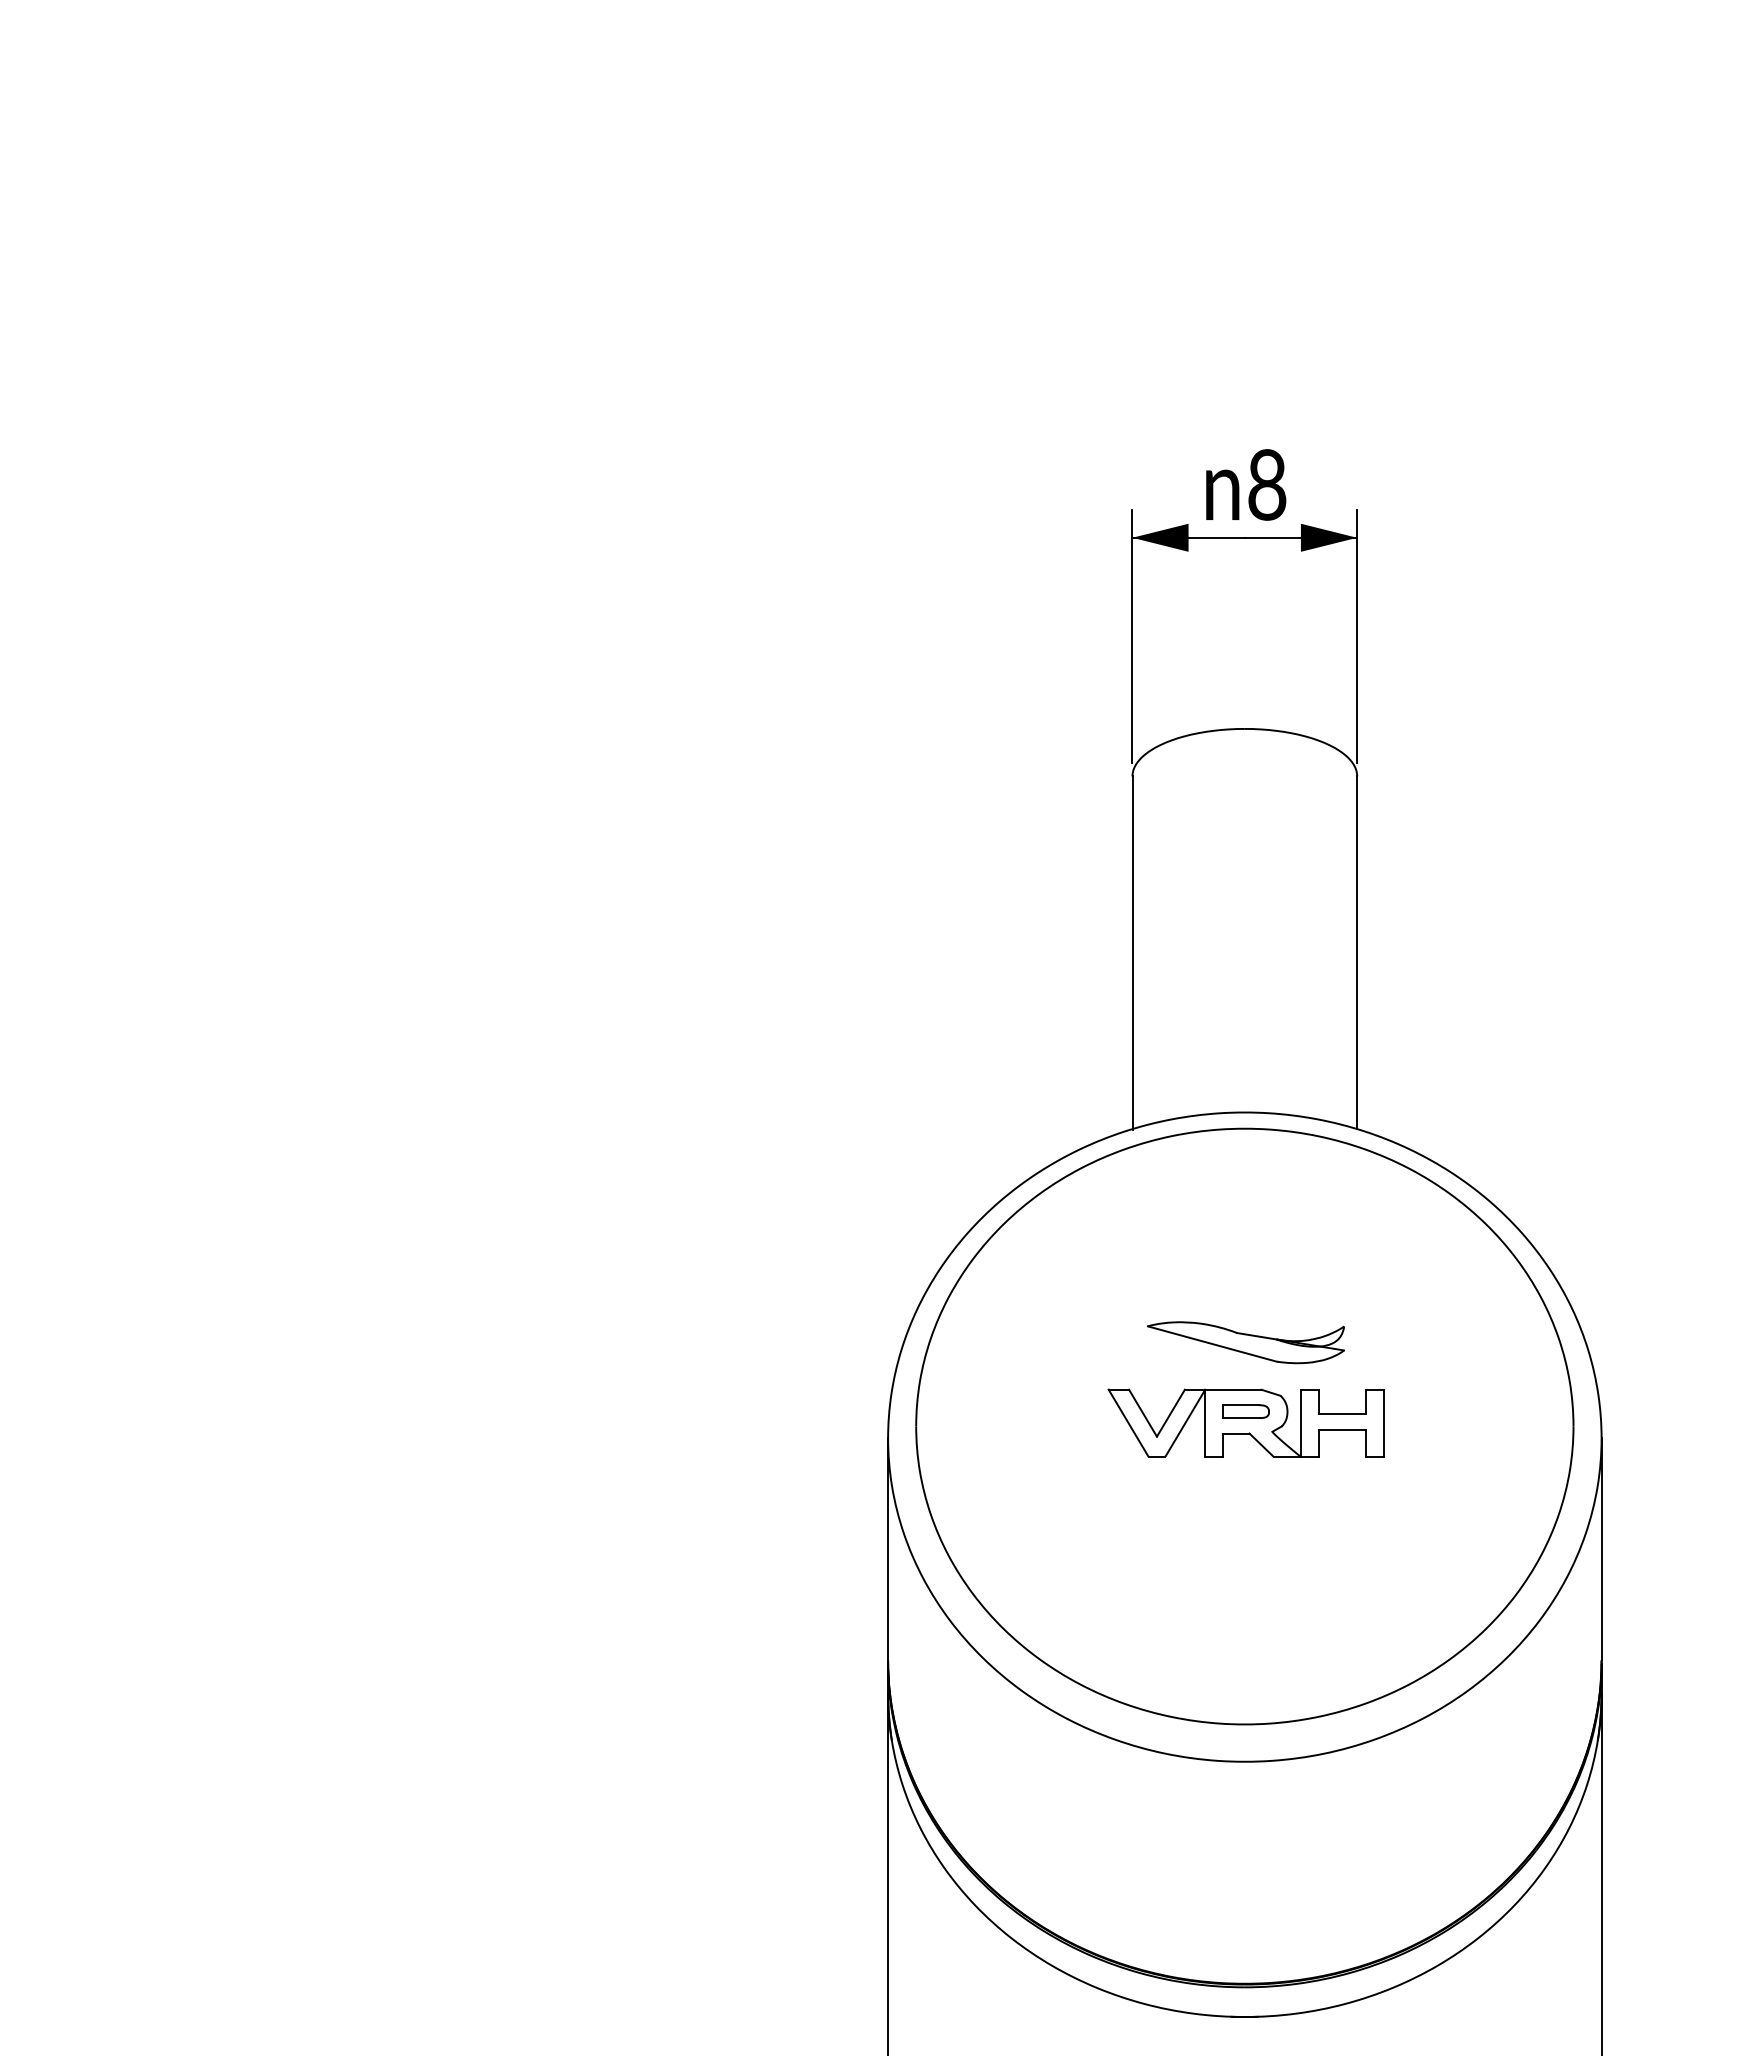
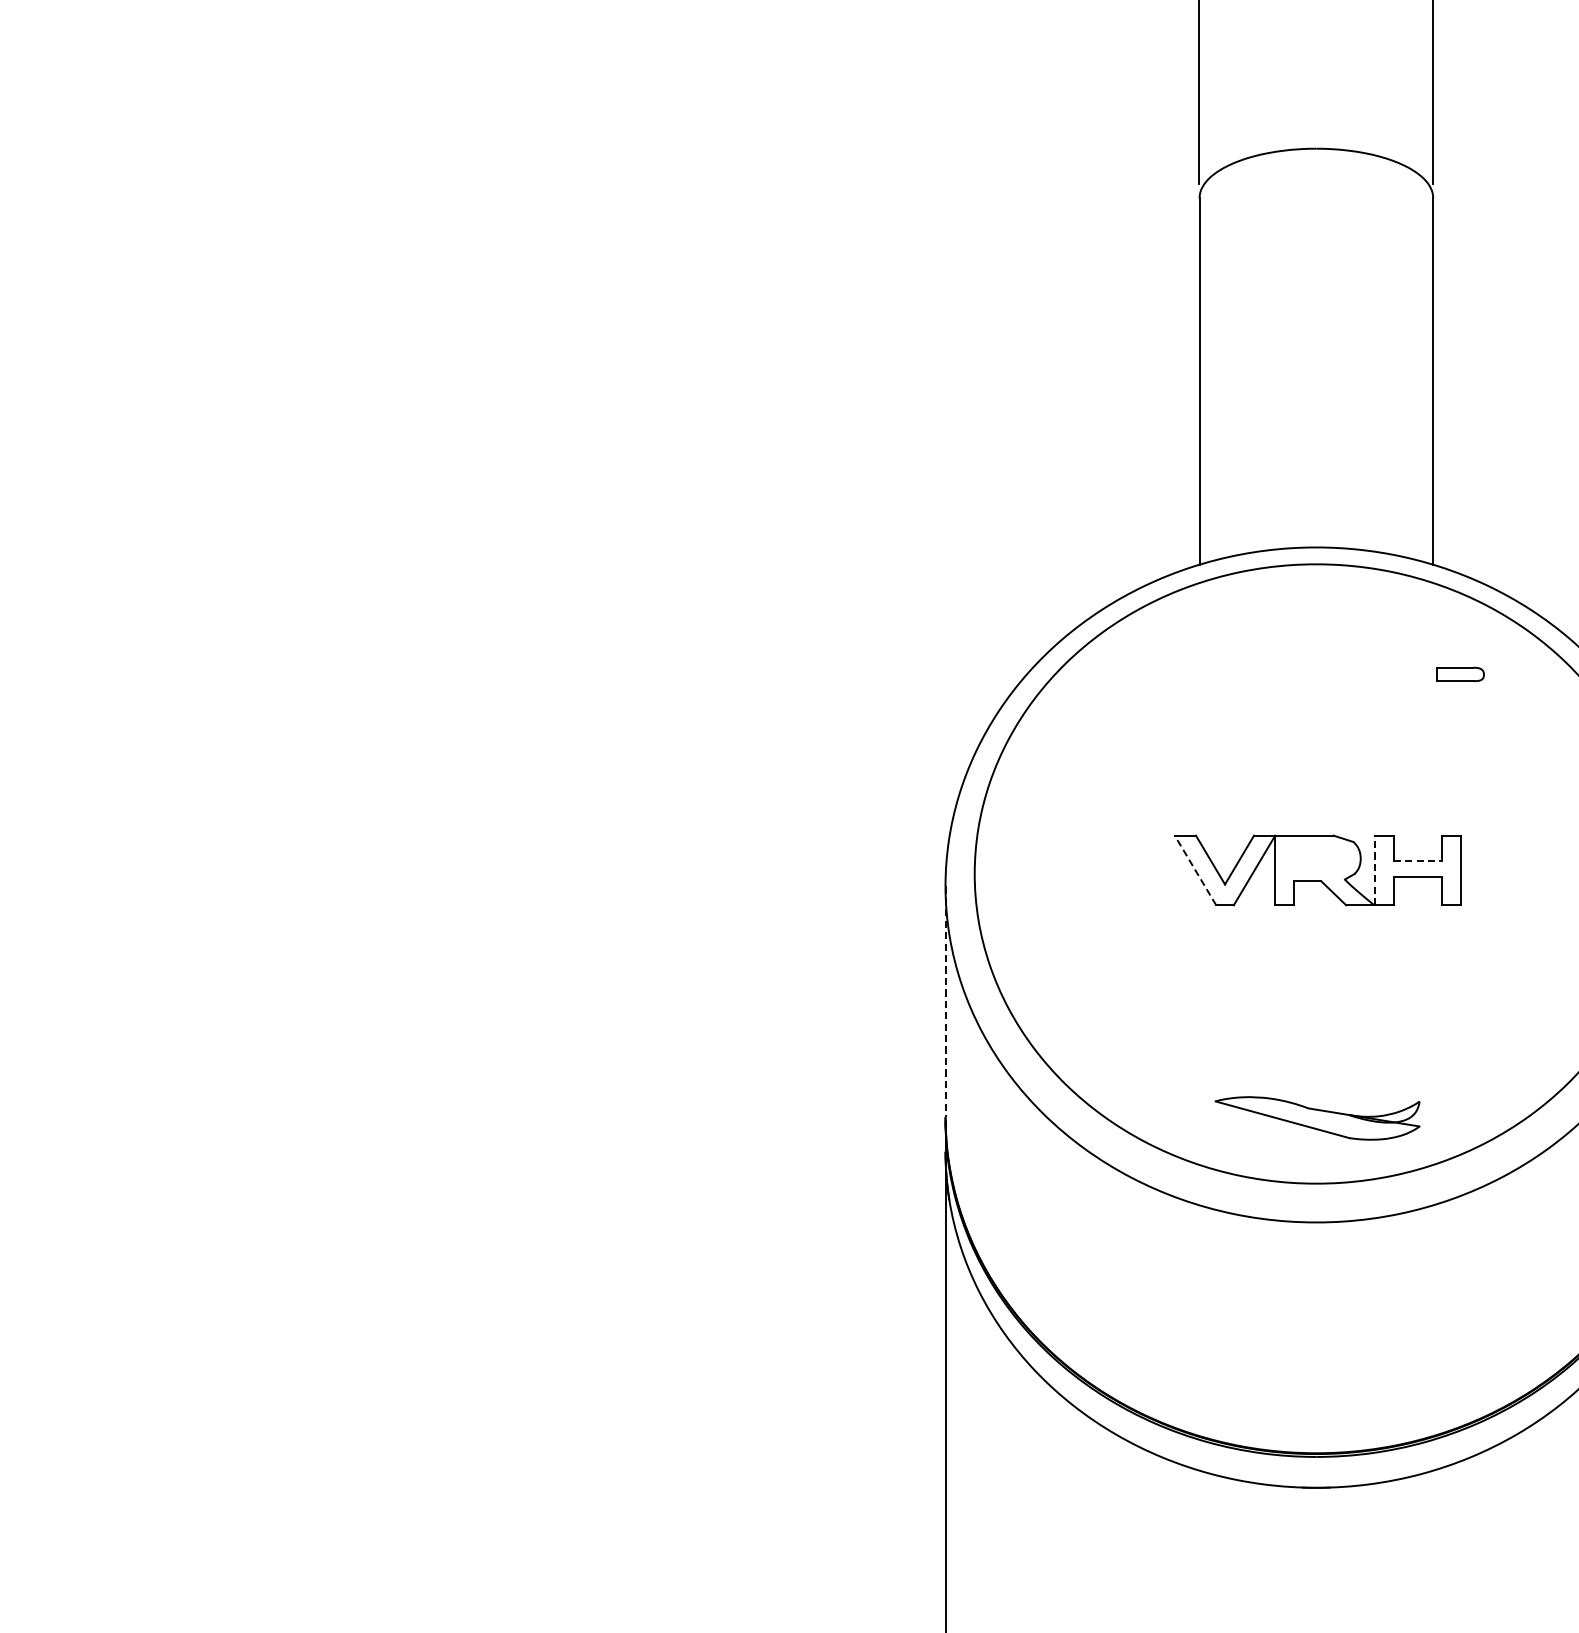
part: (1245, 1342) -> (1317, 1118), moved
part: (1245, 1411) -> (1459, 674), moved
line: (1342, 1414) -> (1417, 861), solid -> dashed
line: (1301, 1422) -> (1375, 869), solid -> dashed
line: (1128, 1423) -> (1195, 870), solid -> dashed
line: (888, 1549) -> (945, 1001), solid -> dashed

